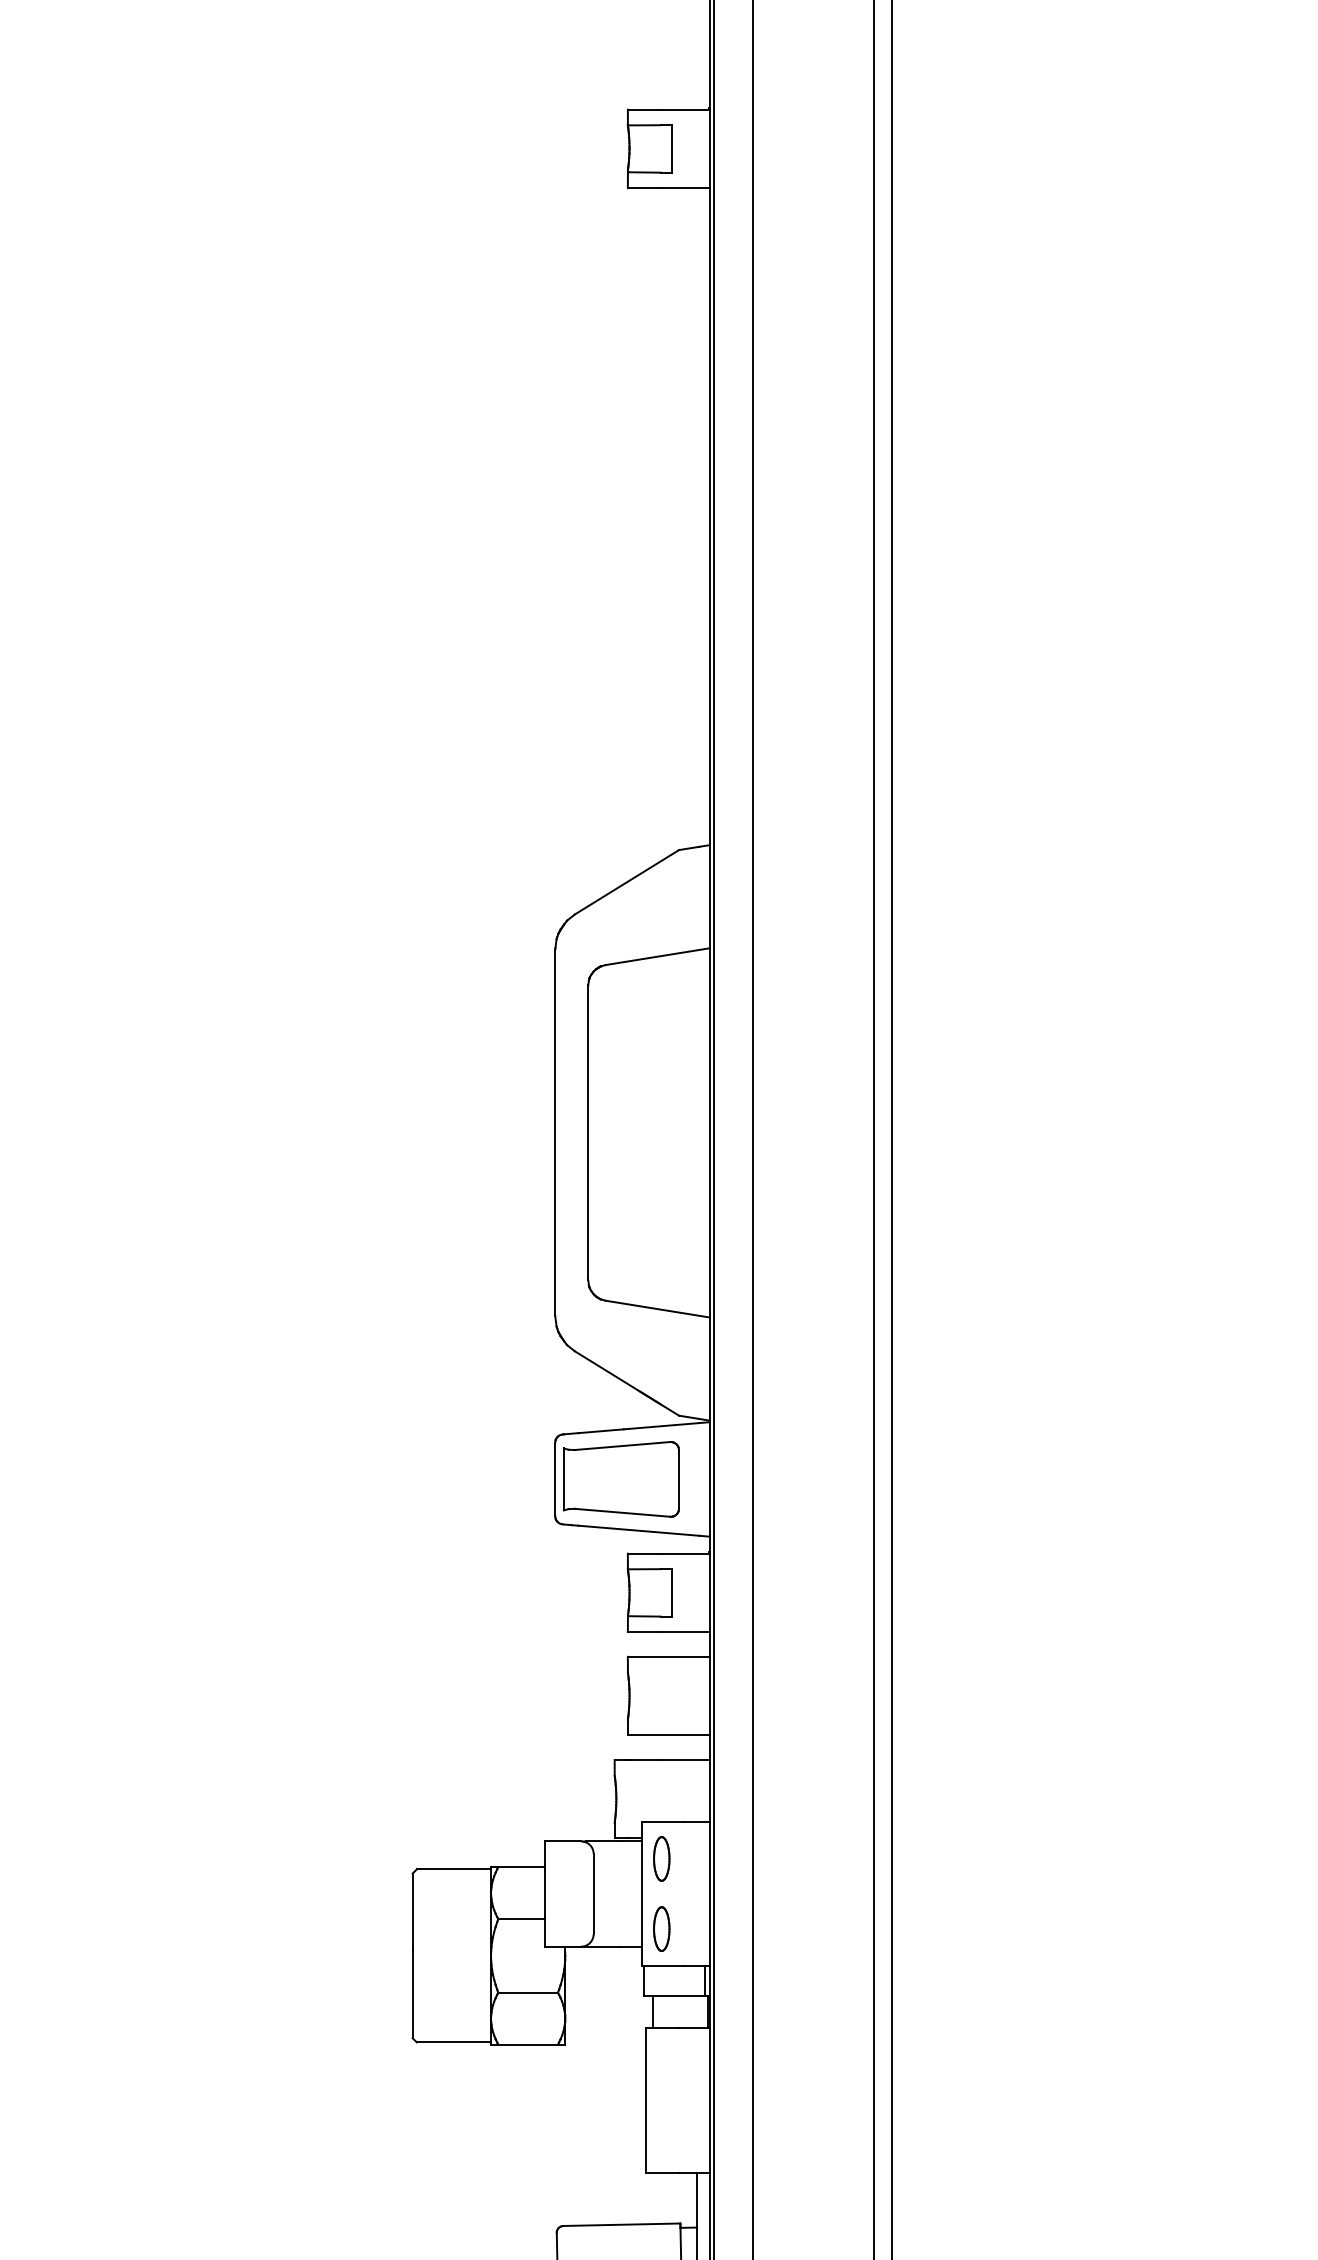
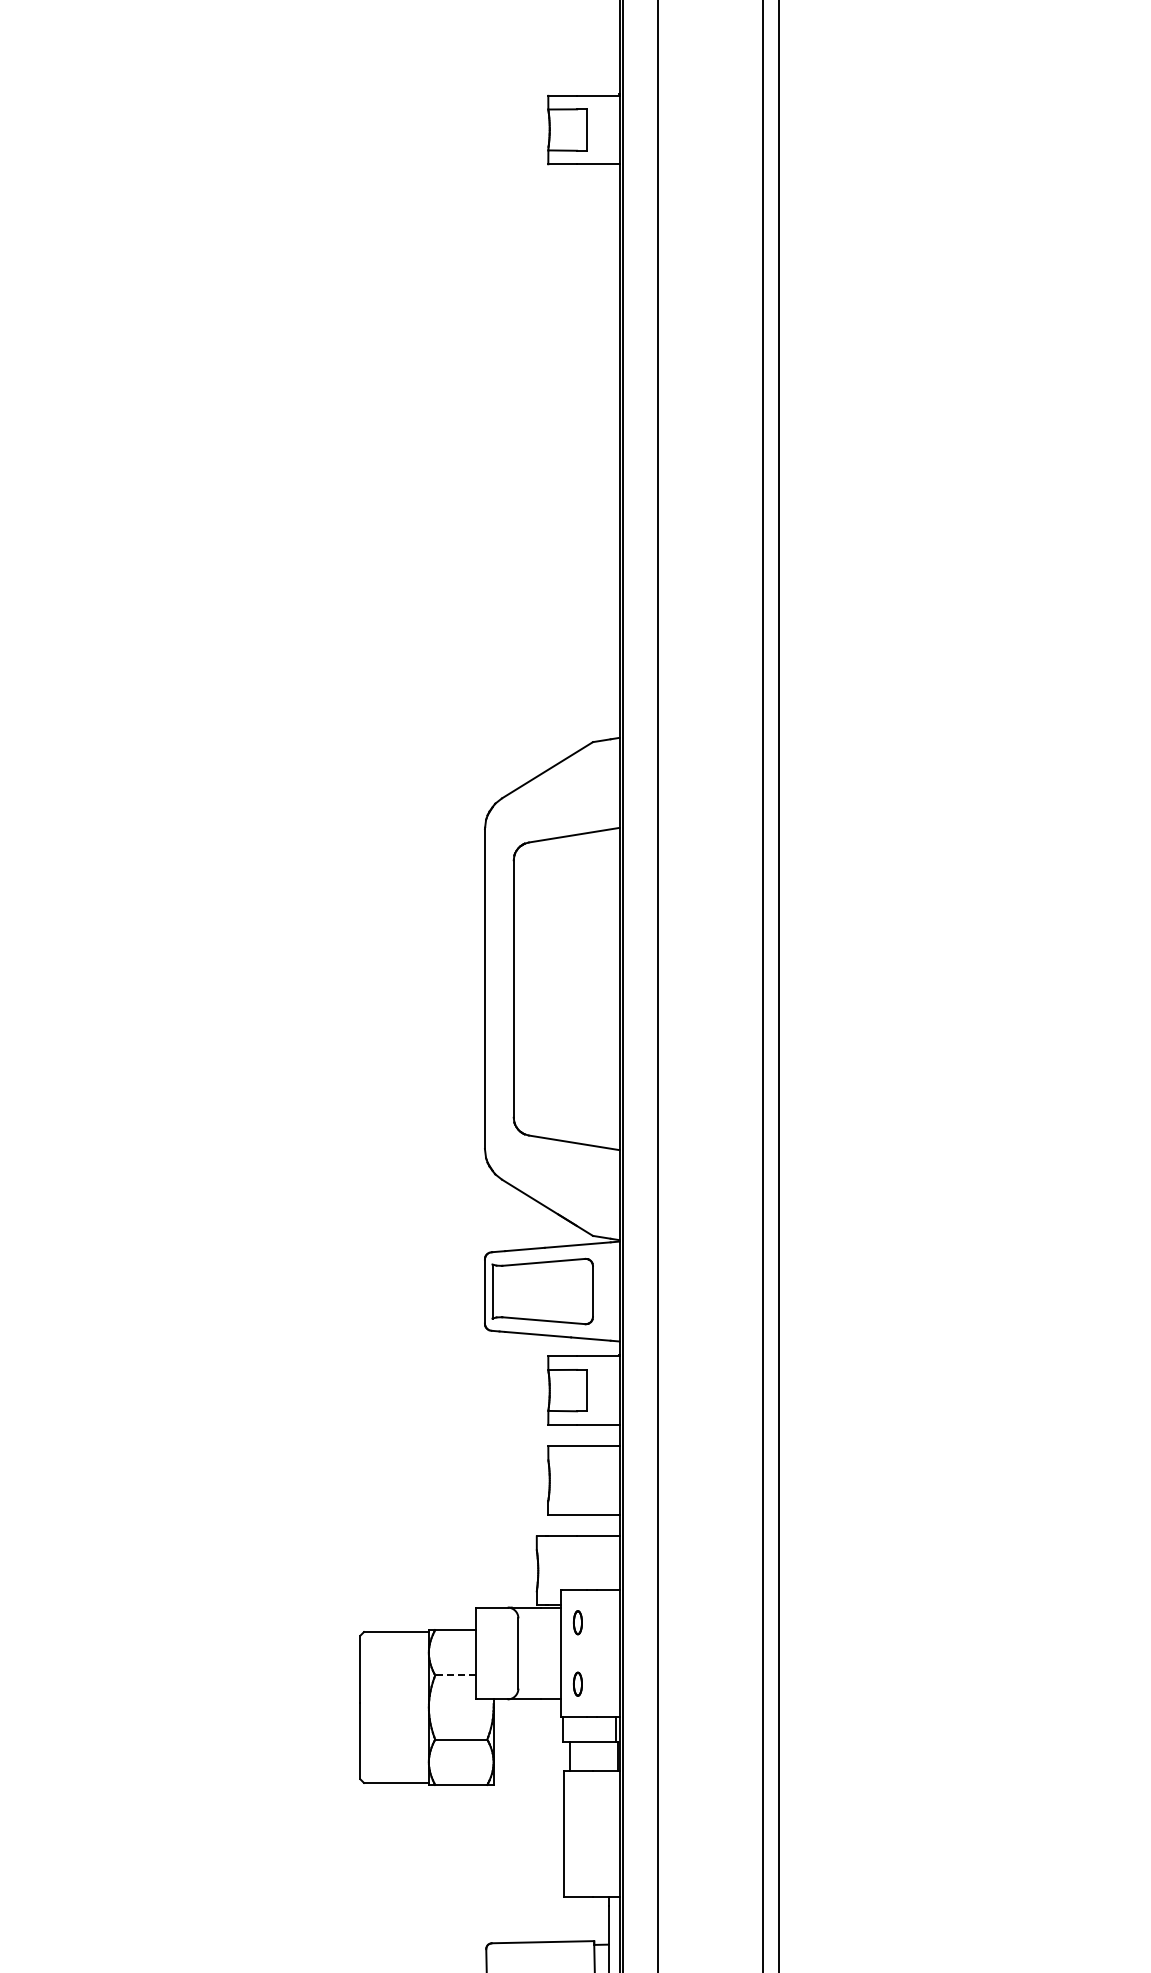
part: (661, 1858) -> (577, 1622), size x0.6
line: (521, 1919) -> (455, 1675), solid -> dashed
part: (661, 1929) -> (577, 1684), size x0.6

